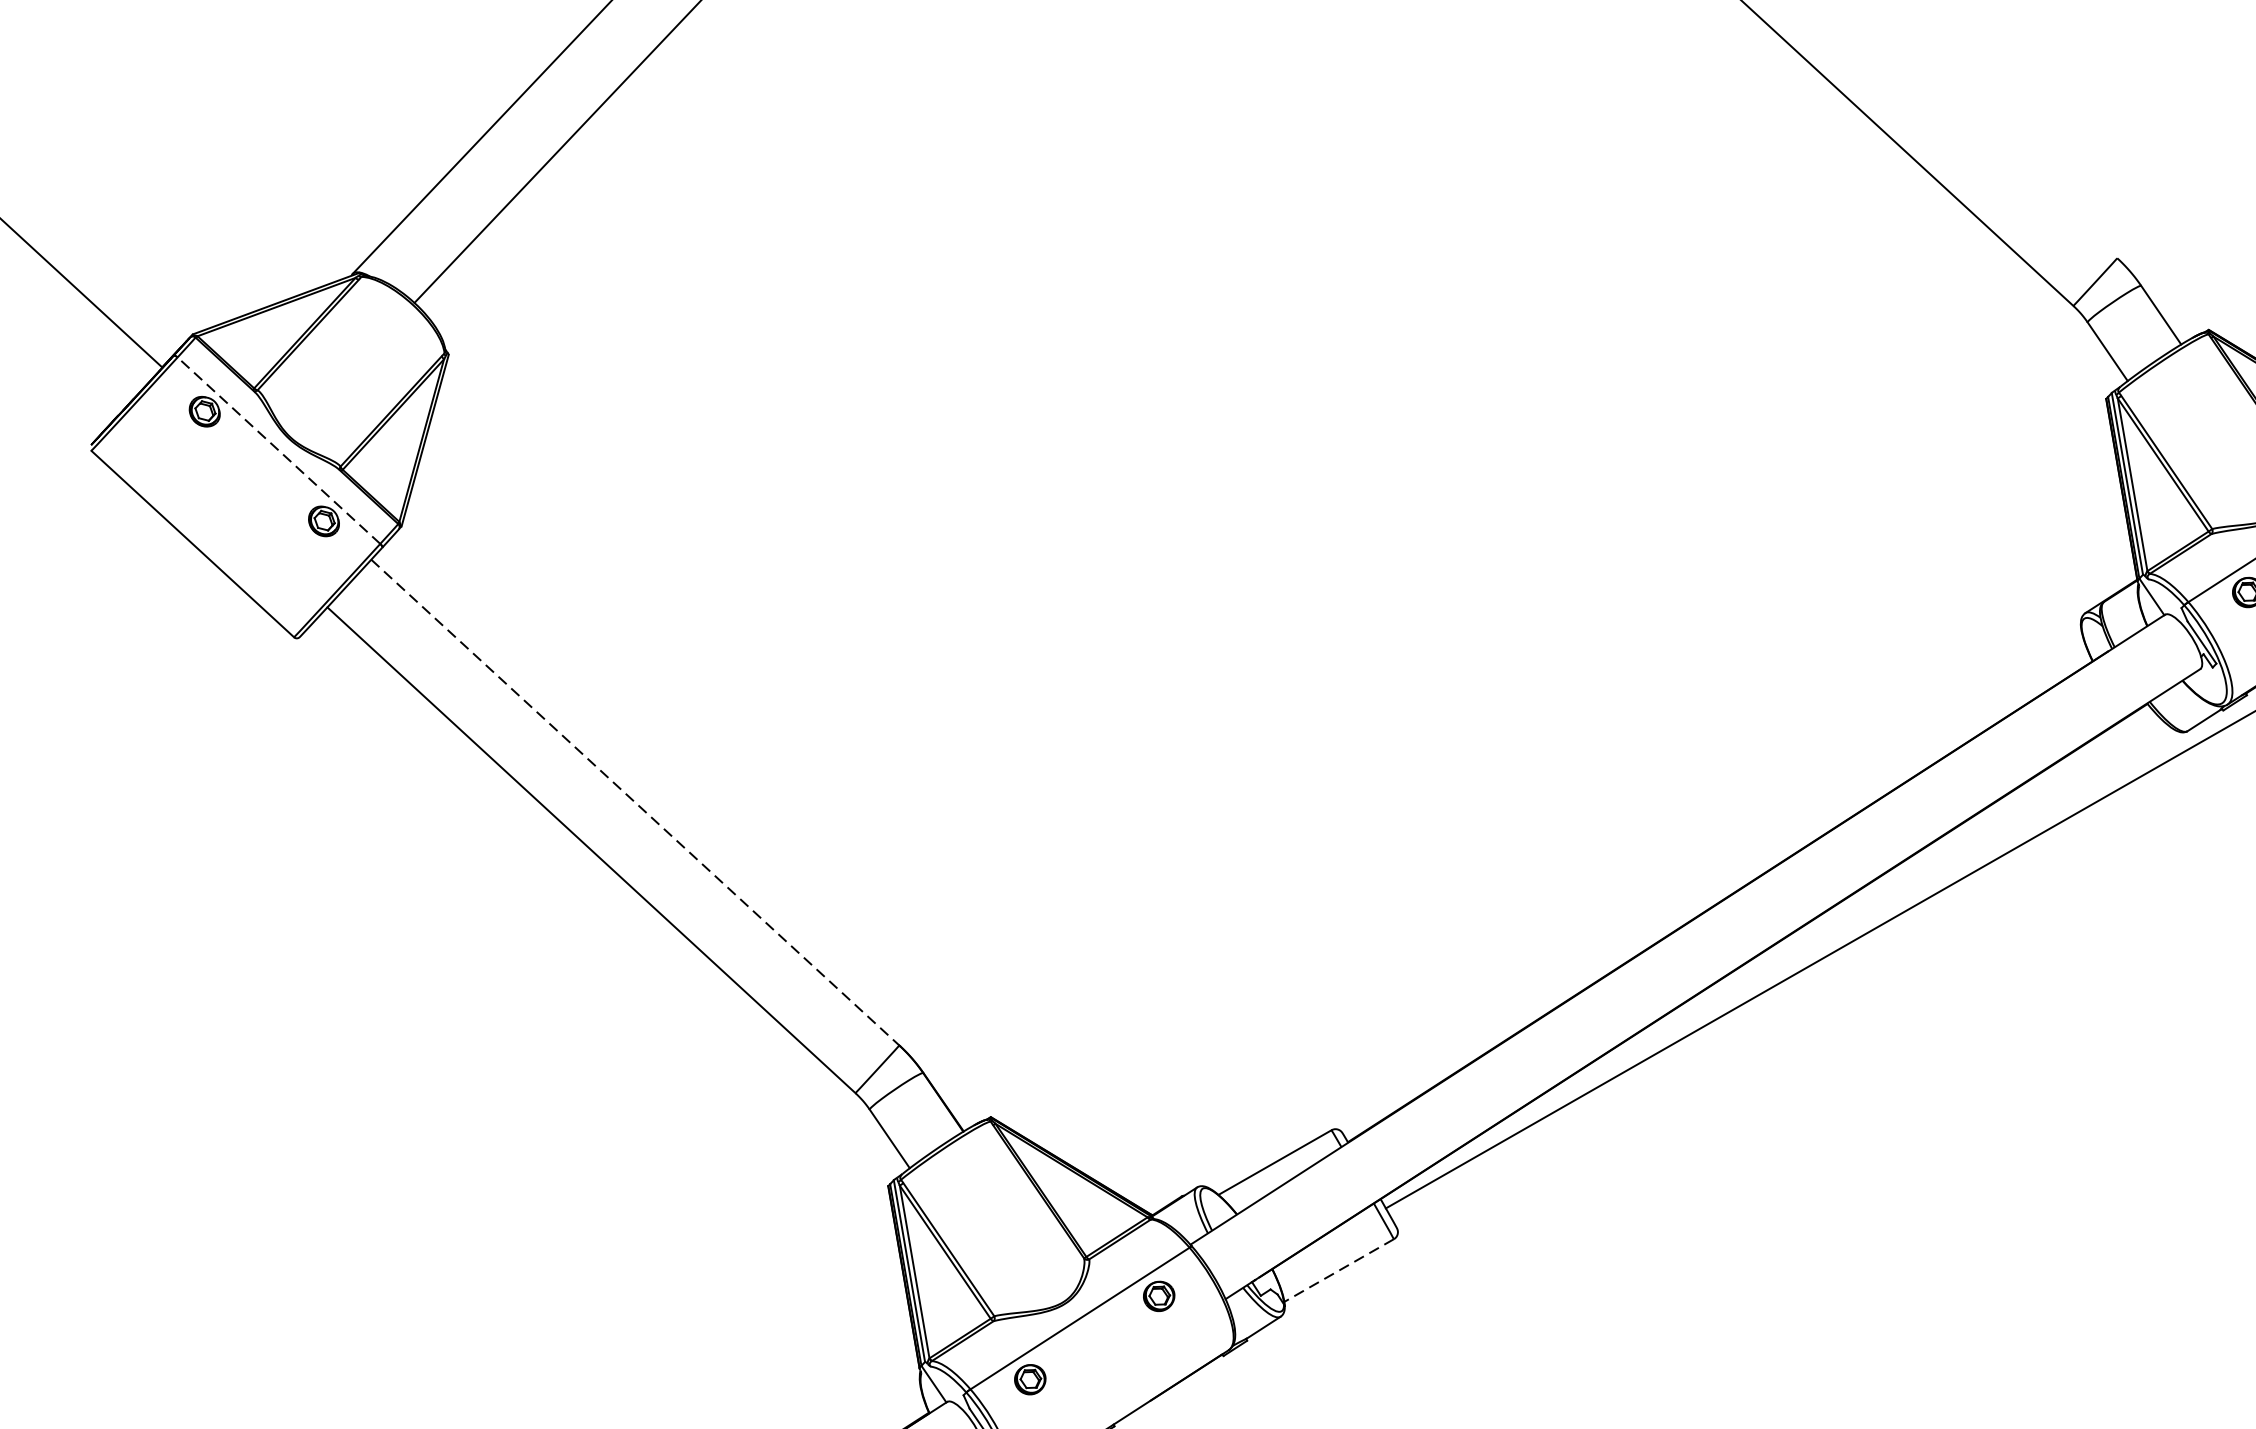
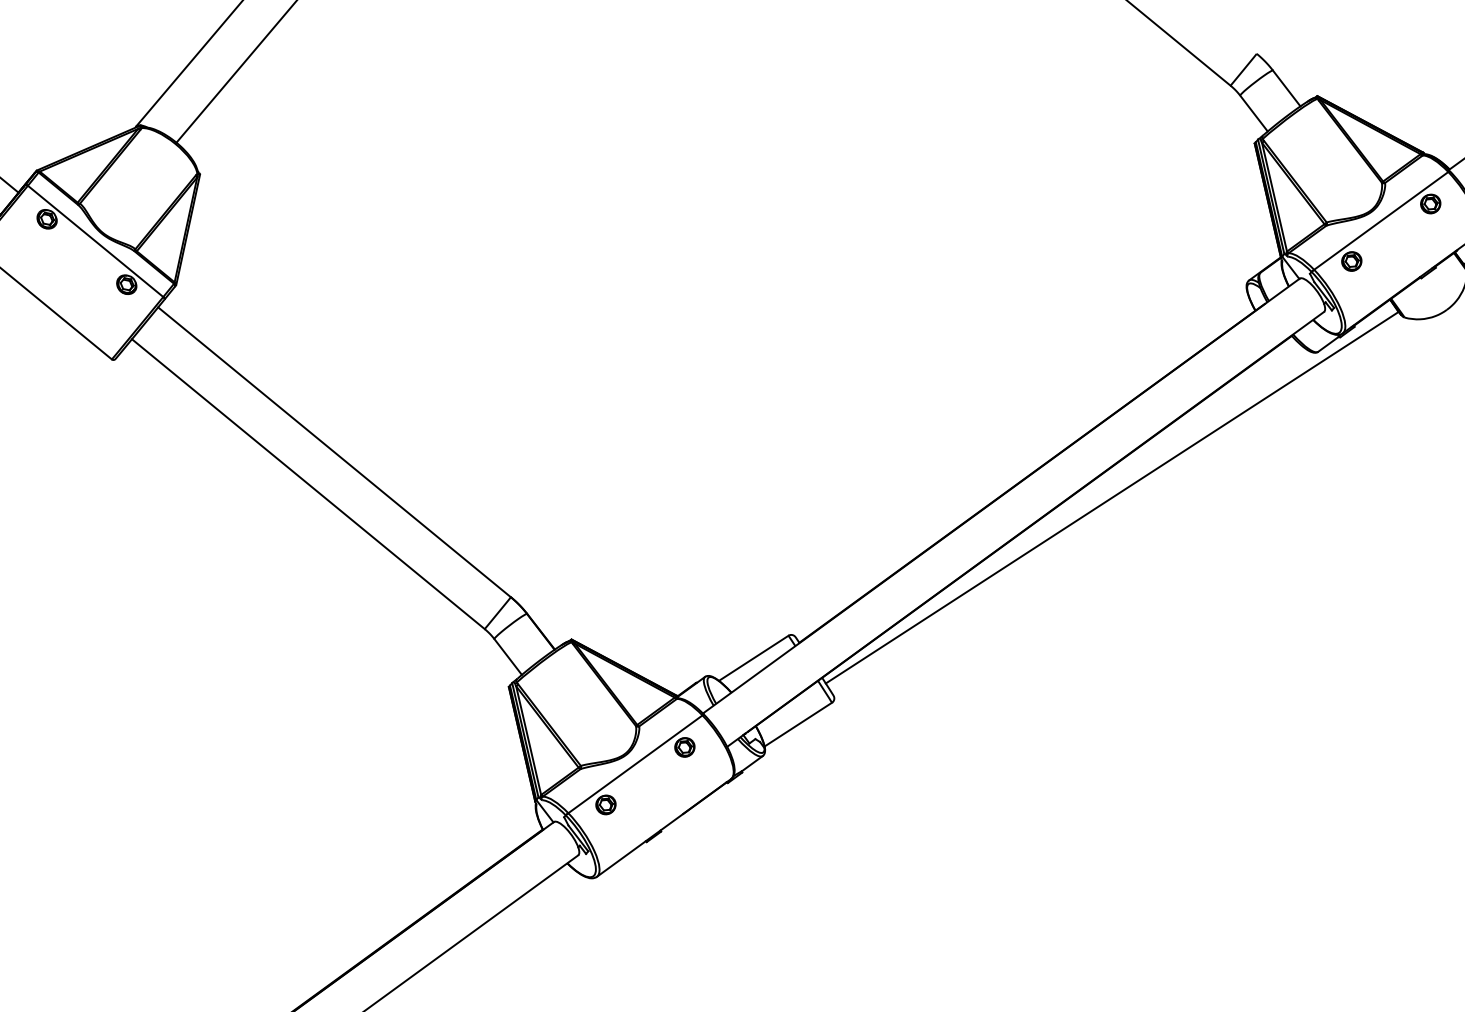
line: (278, 450) -> (95, 241), dashed -> solid
line: (635, 802) -> (334, 452), dashed -> solid
line: (1337, 1270) -> (797, 724), dashed -> solid

